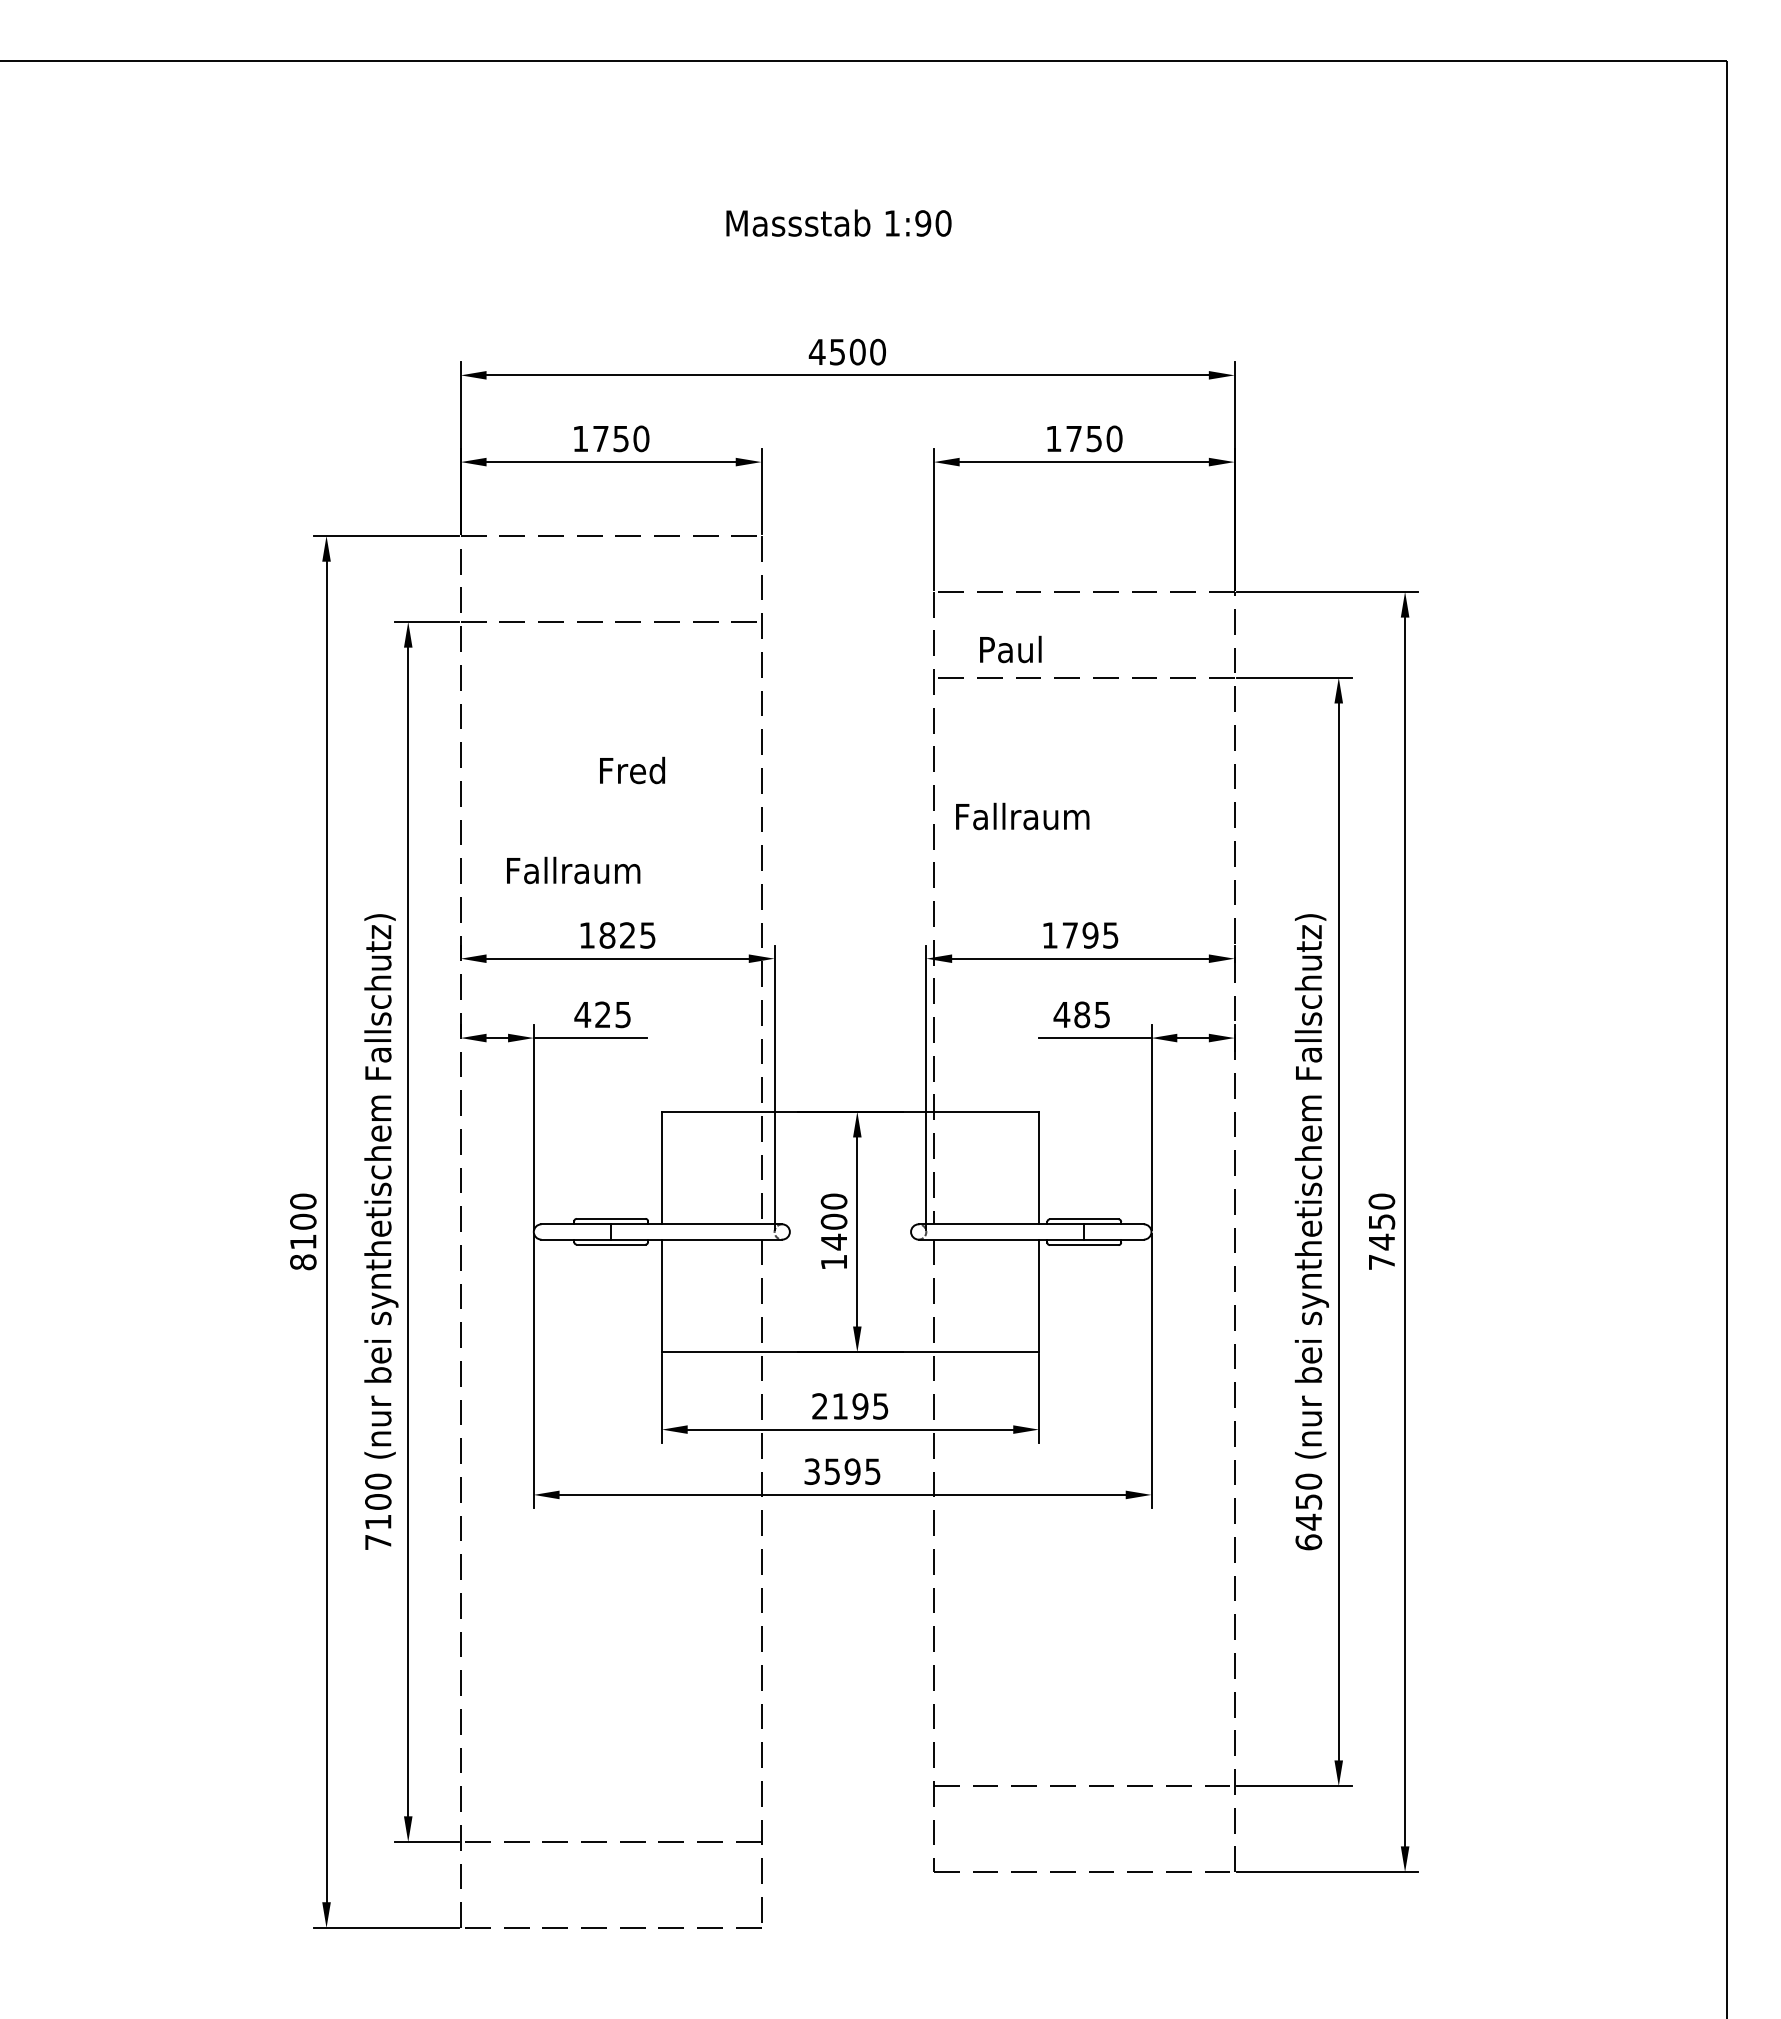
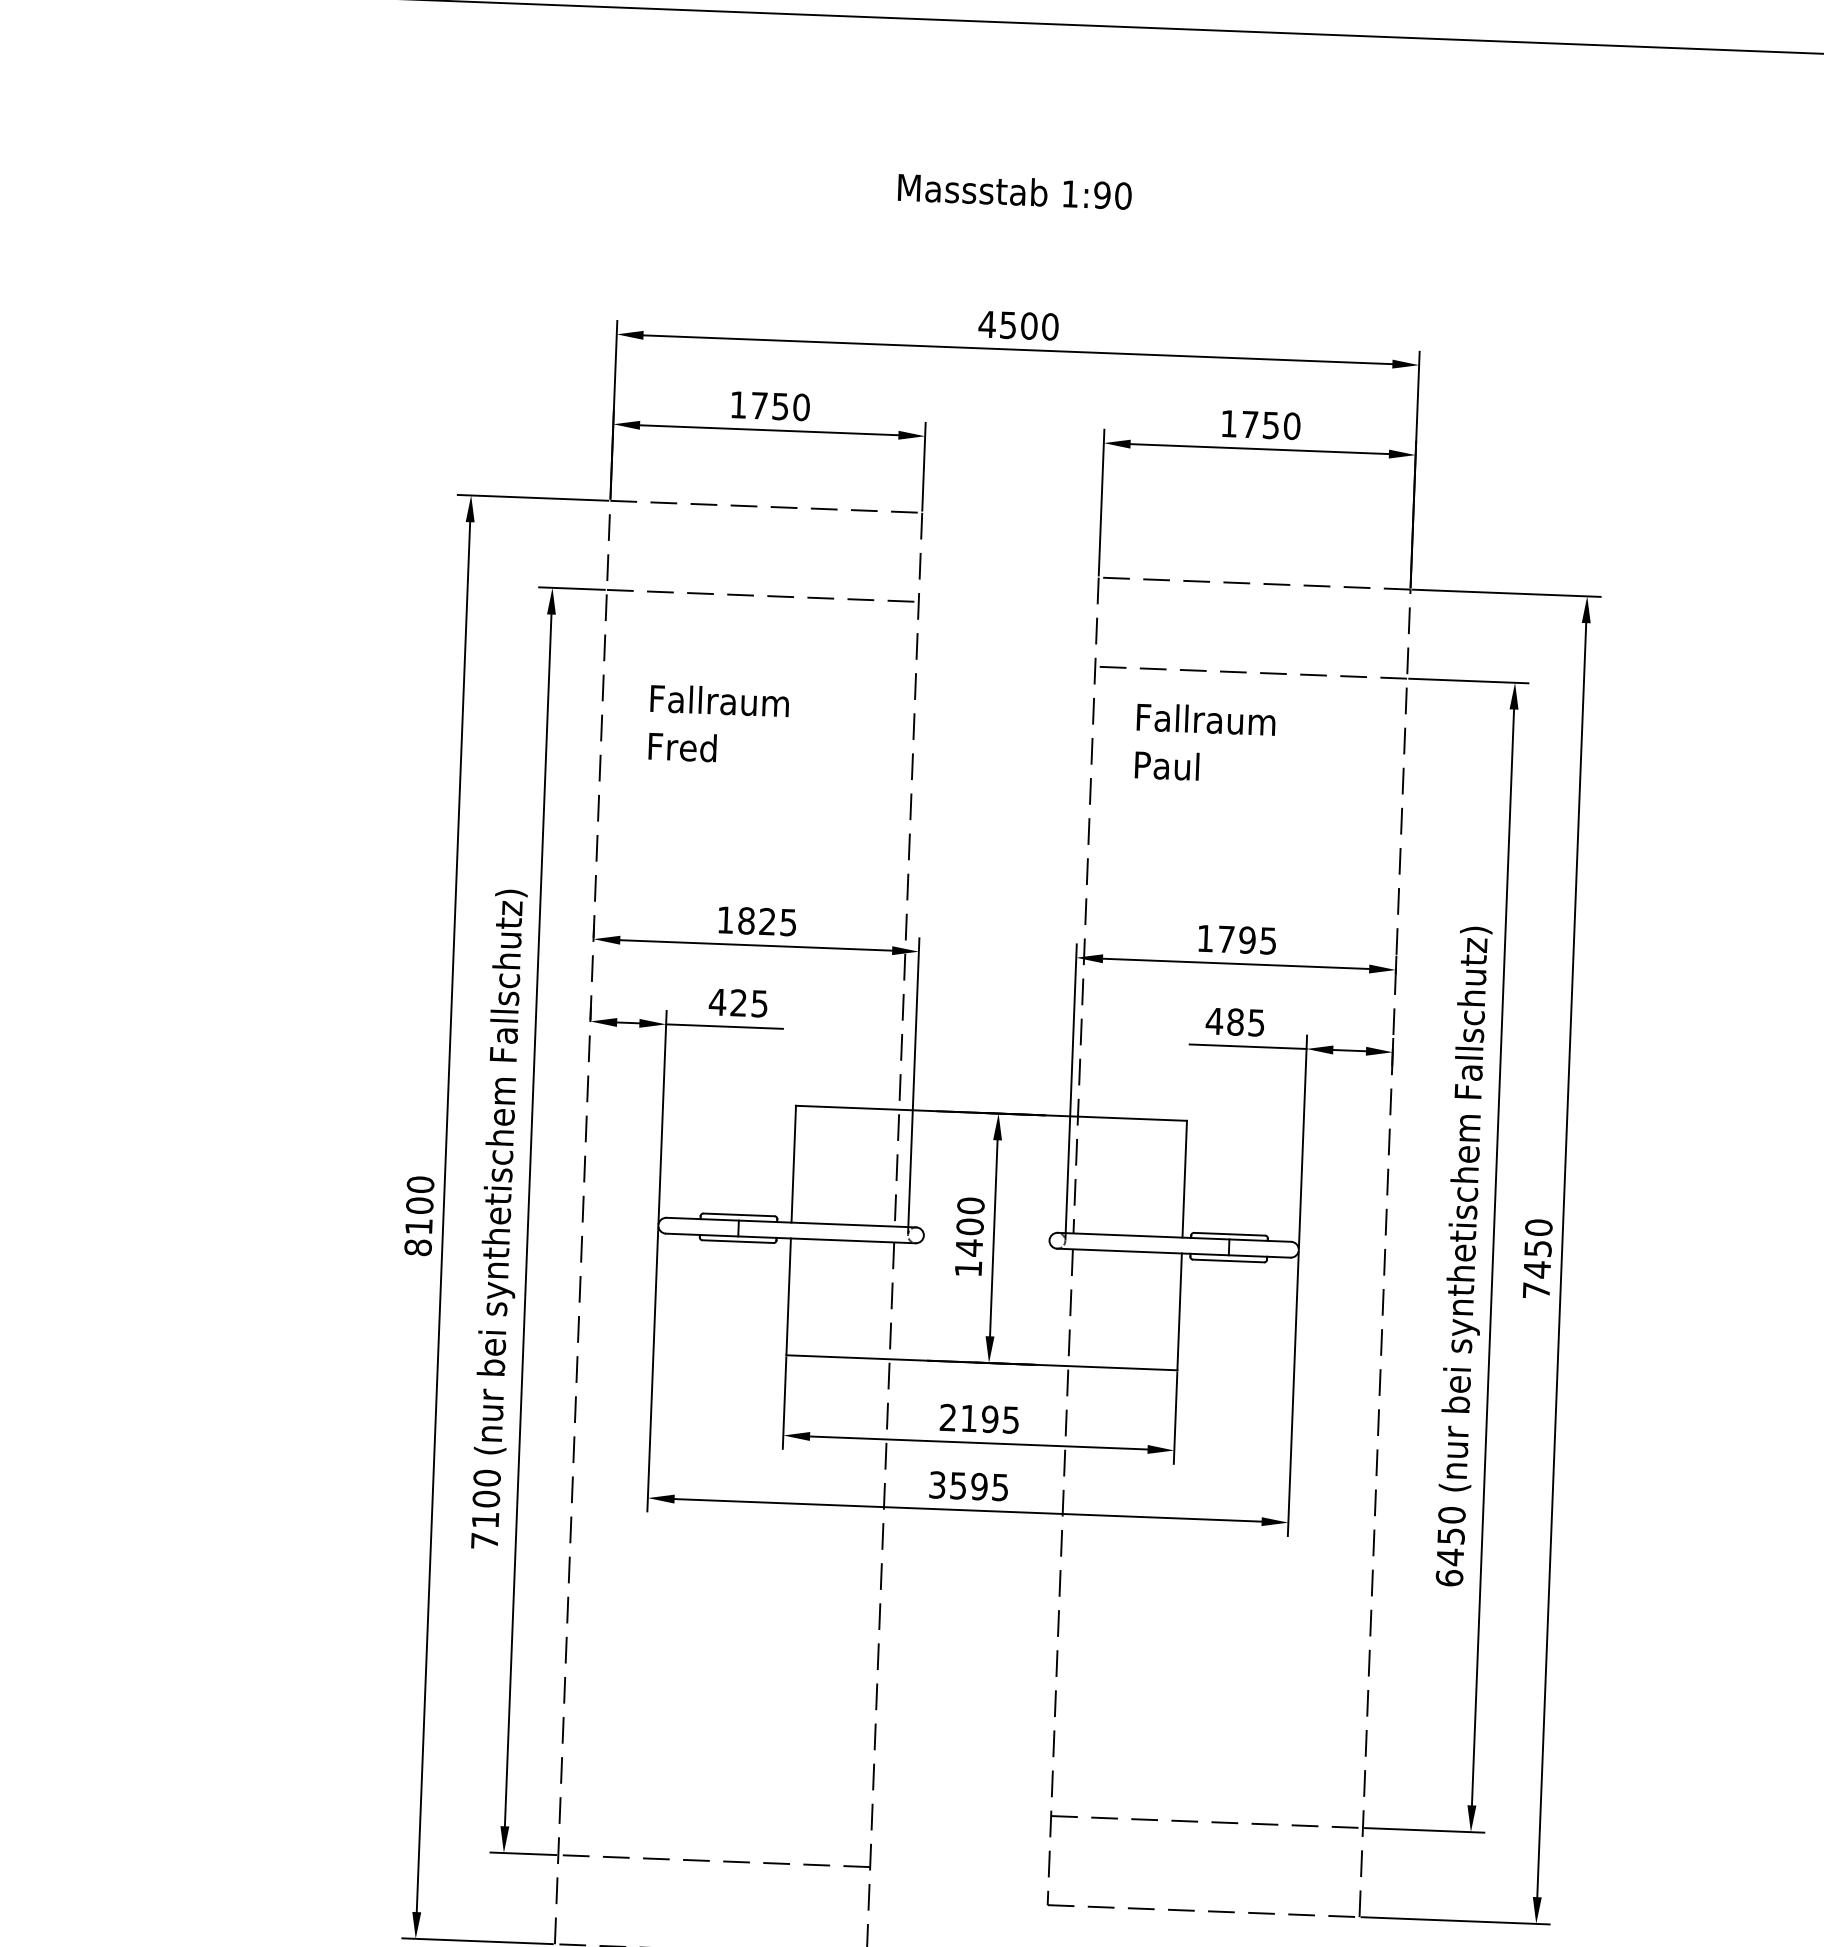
text: (1010, 649) -> (1166, 765), moved
text: (632, 770) -> (682, 747), moved
text: (1022, 816) -> (1206, 719), moved
text: (573, 870) -> (719, 700), moved

